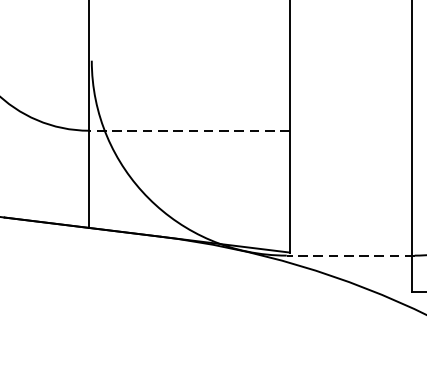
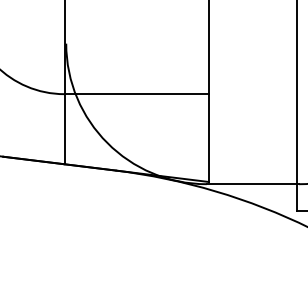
line: (189, 131) -> (136, 94), dashed -> solid
line: (350, 256) -> (252, 184), dashed -> solid

